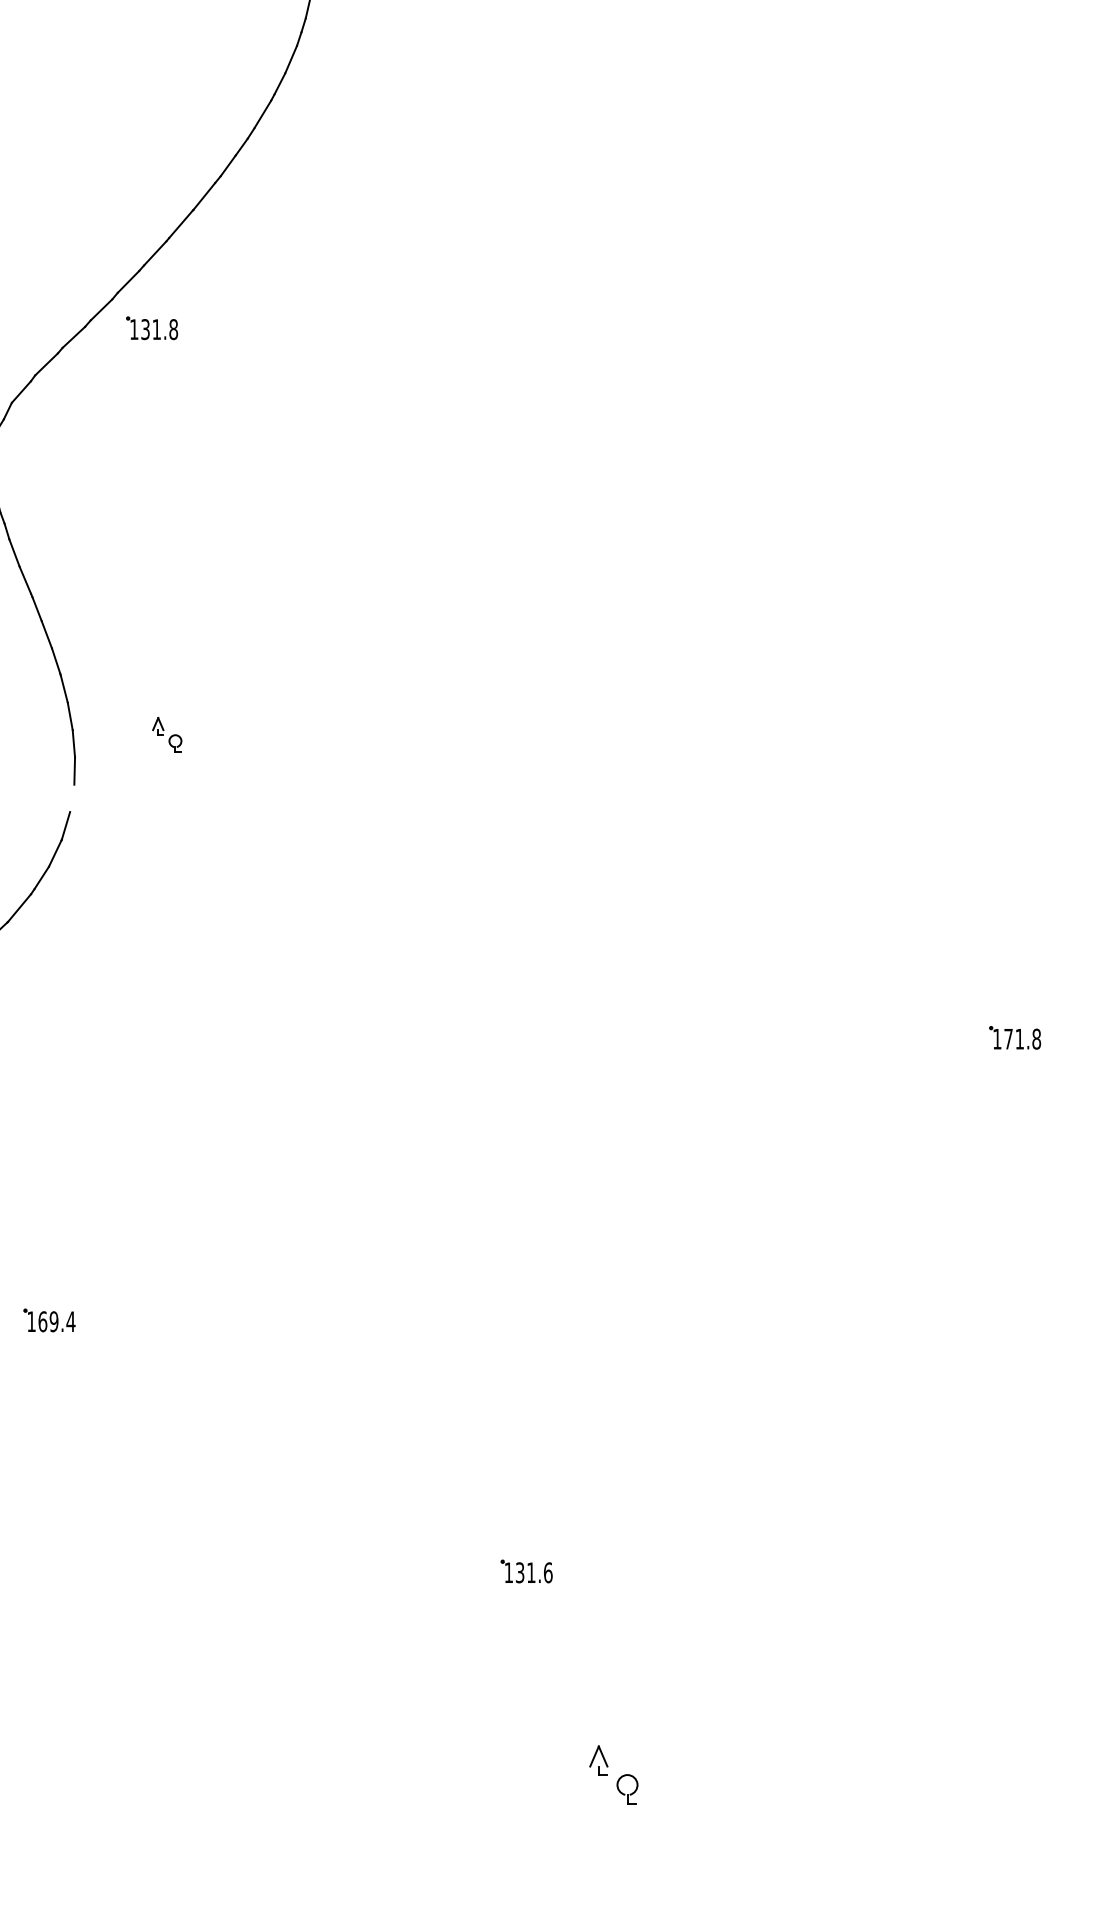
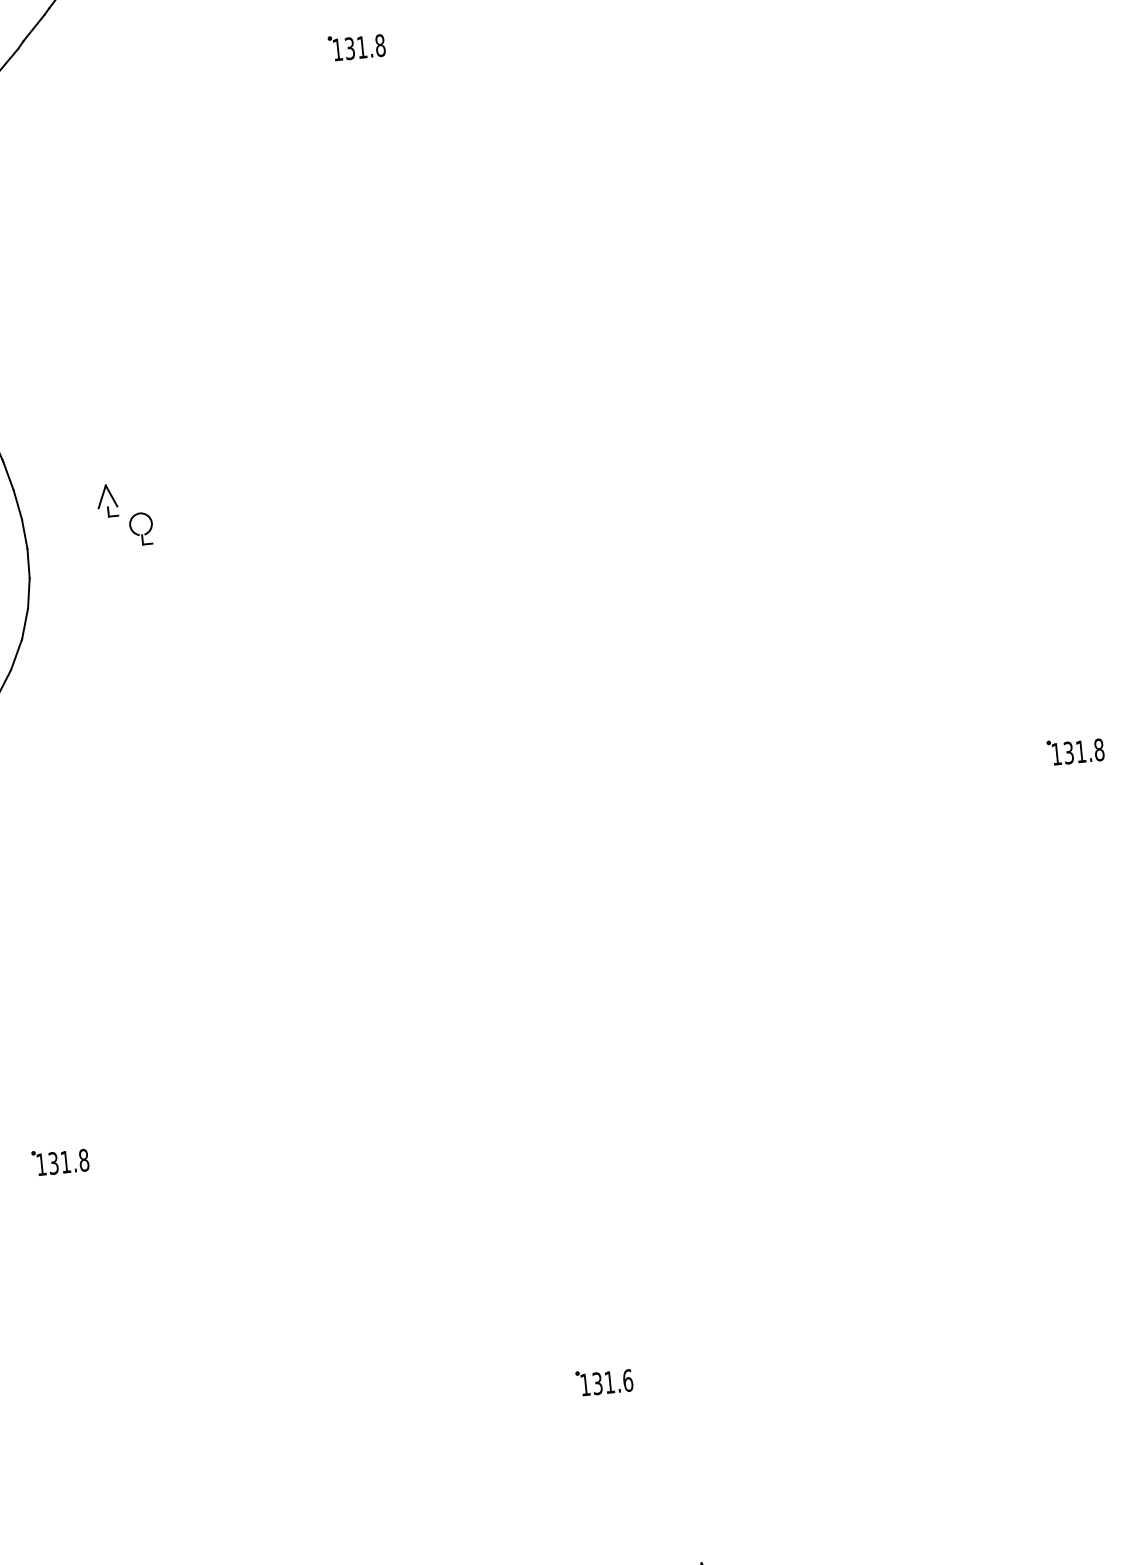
part: (152, 328) -> (357, 46), moved
part: (166, 734) -> (124, 514), size x1.67
line: (72, 798) -> (29, 593), added
text: (1008, 1038) -> (1068, 752), 171.8 -> 131.8
text: (56, 1321) -> (68, 1161), 169.4 -> 131.8

